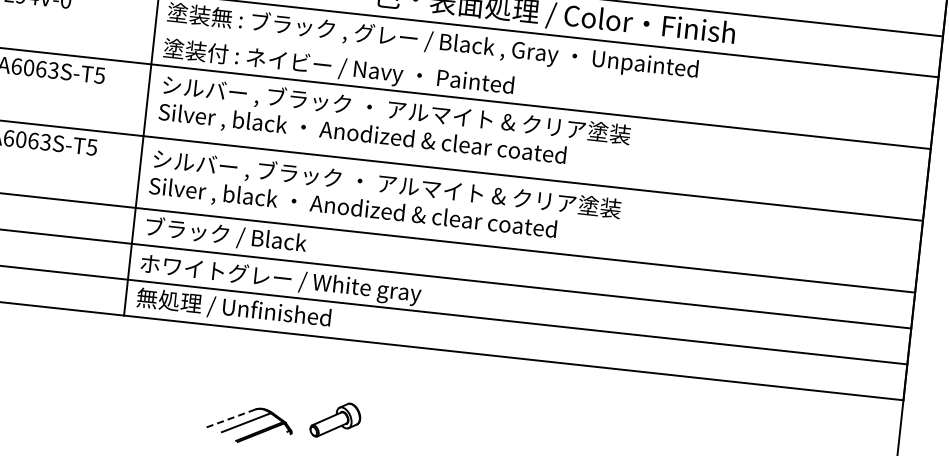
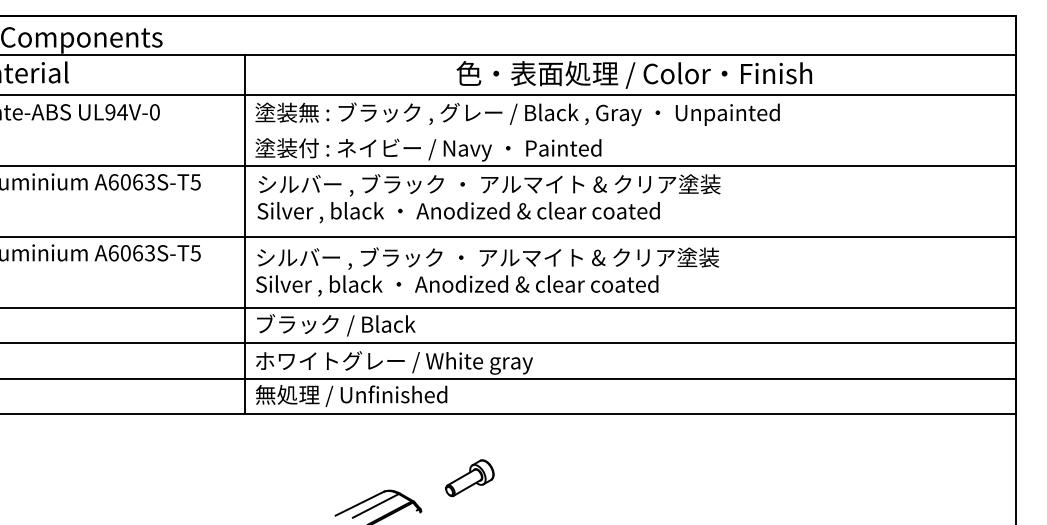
line: (230, 418) -> (359, 503), dashed -> solid
part: (335, 419) -> (469, 477), moved

